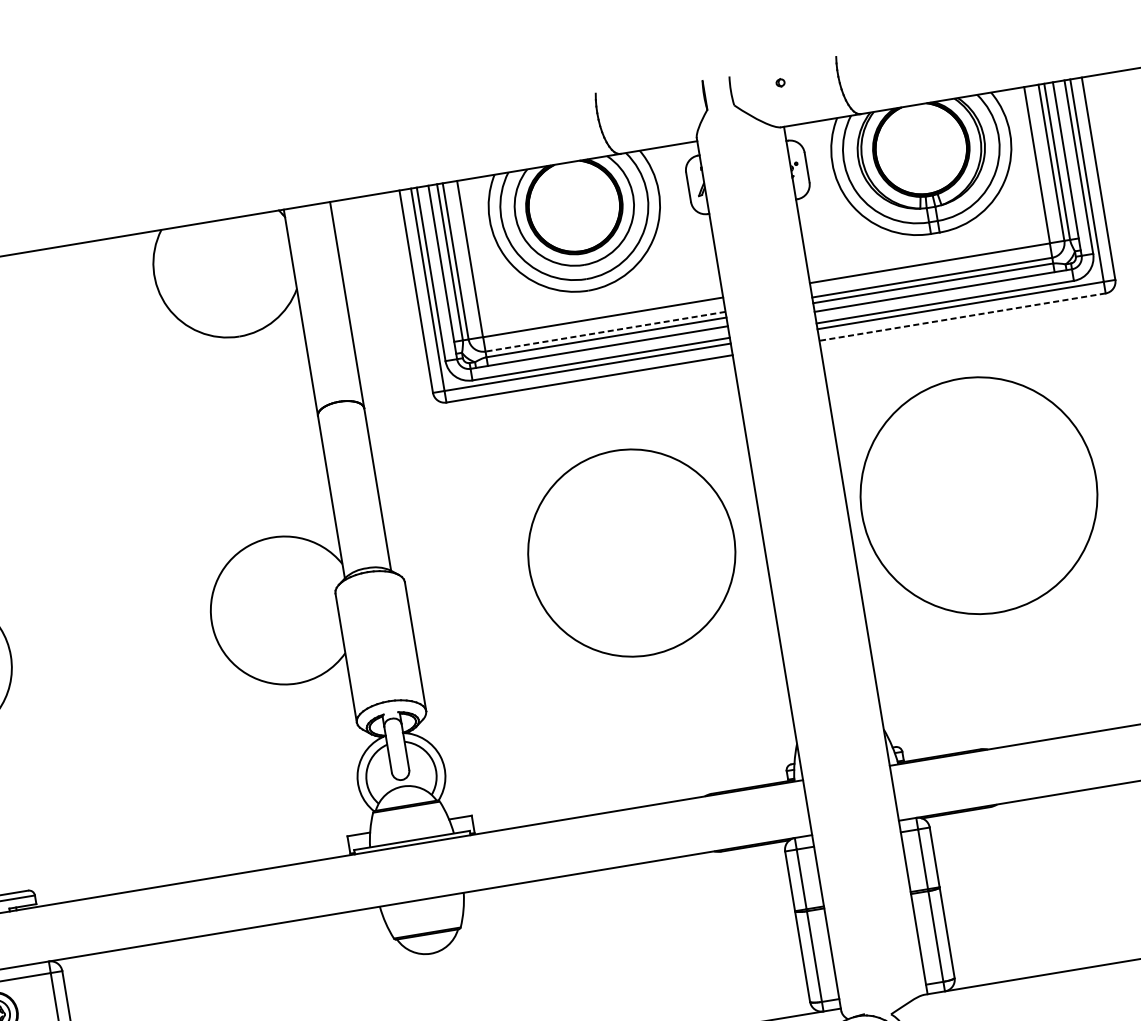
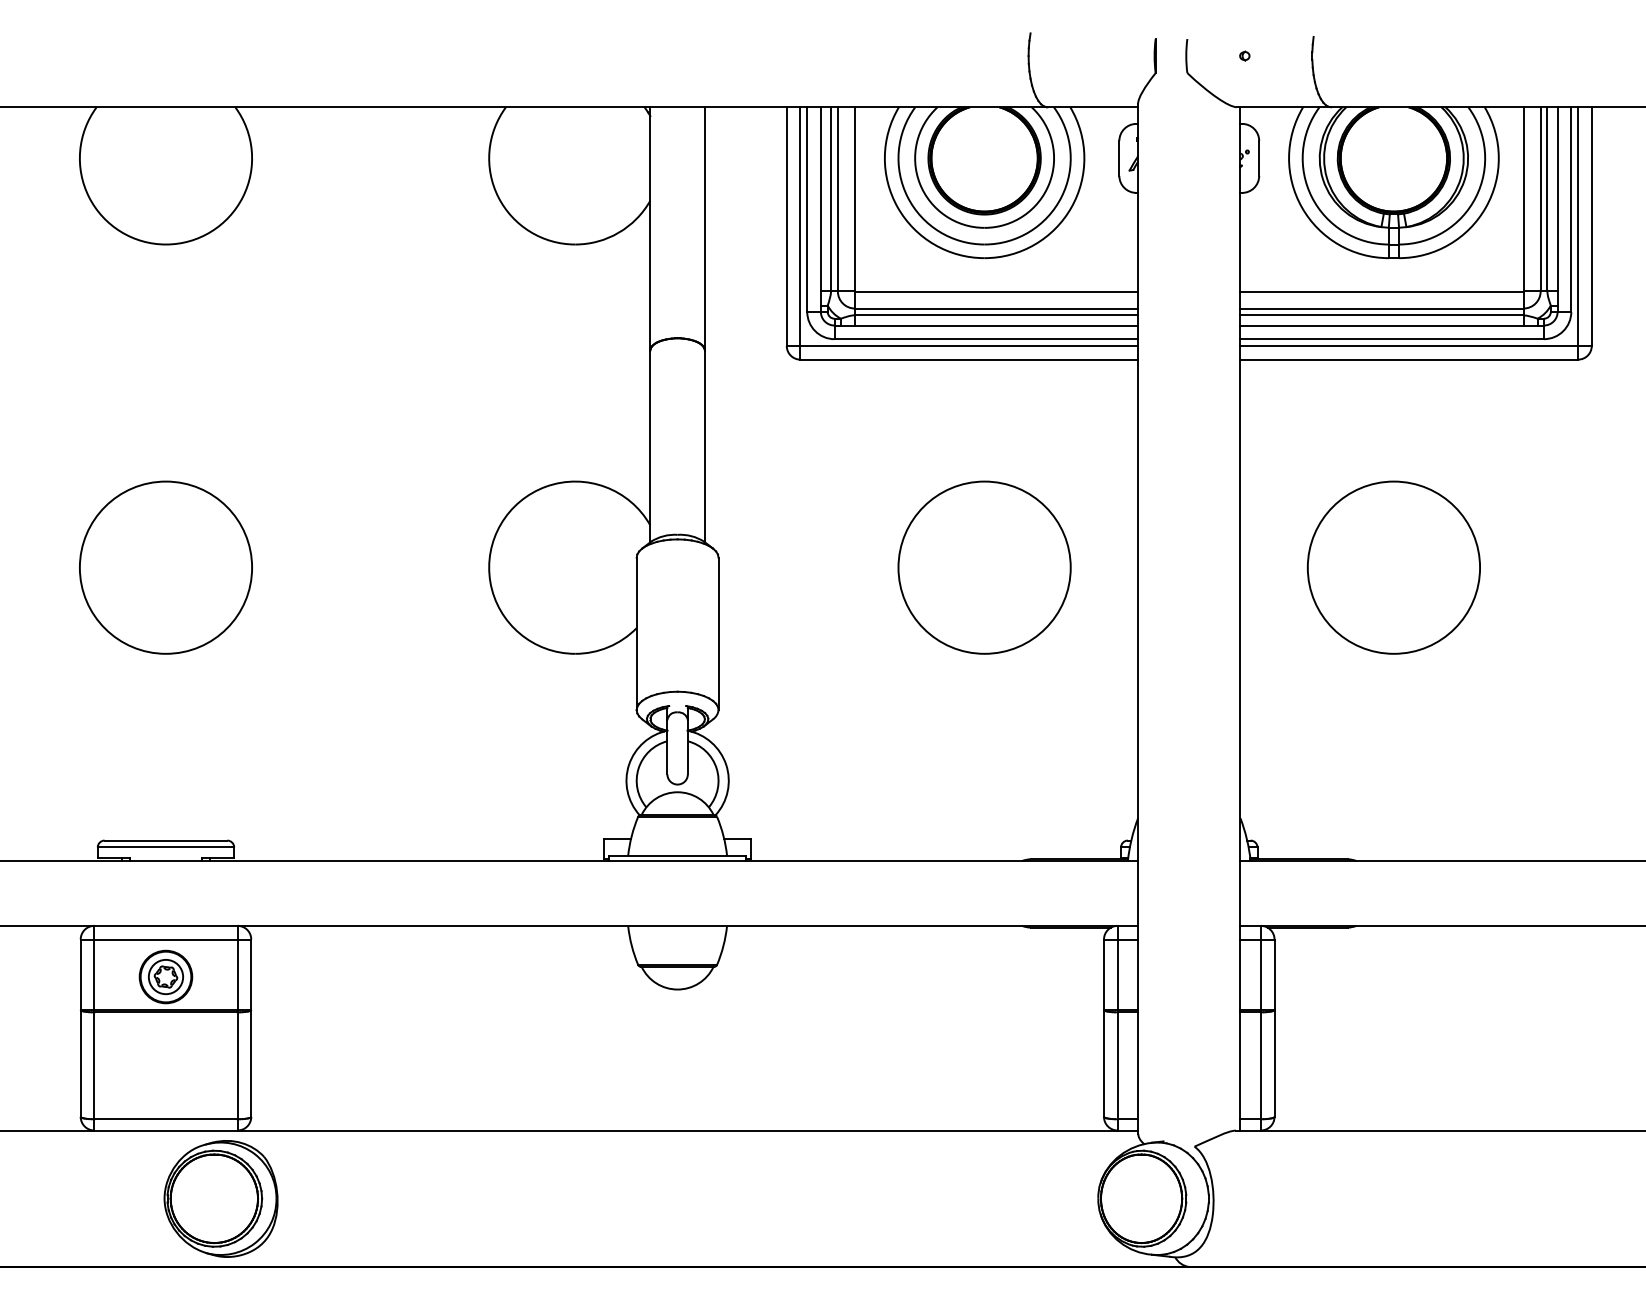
line: (962, 316) -> (1409, 359), dashed -> solid
line: (605, 331) -> (996, 308), dashed -> solid
circle: (978, 495) -> (1393, 567), size x0.62
circle: (631, 552) -> (984, 567), size x0.71

